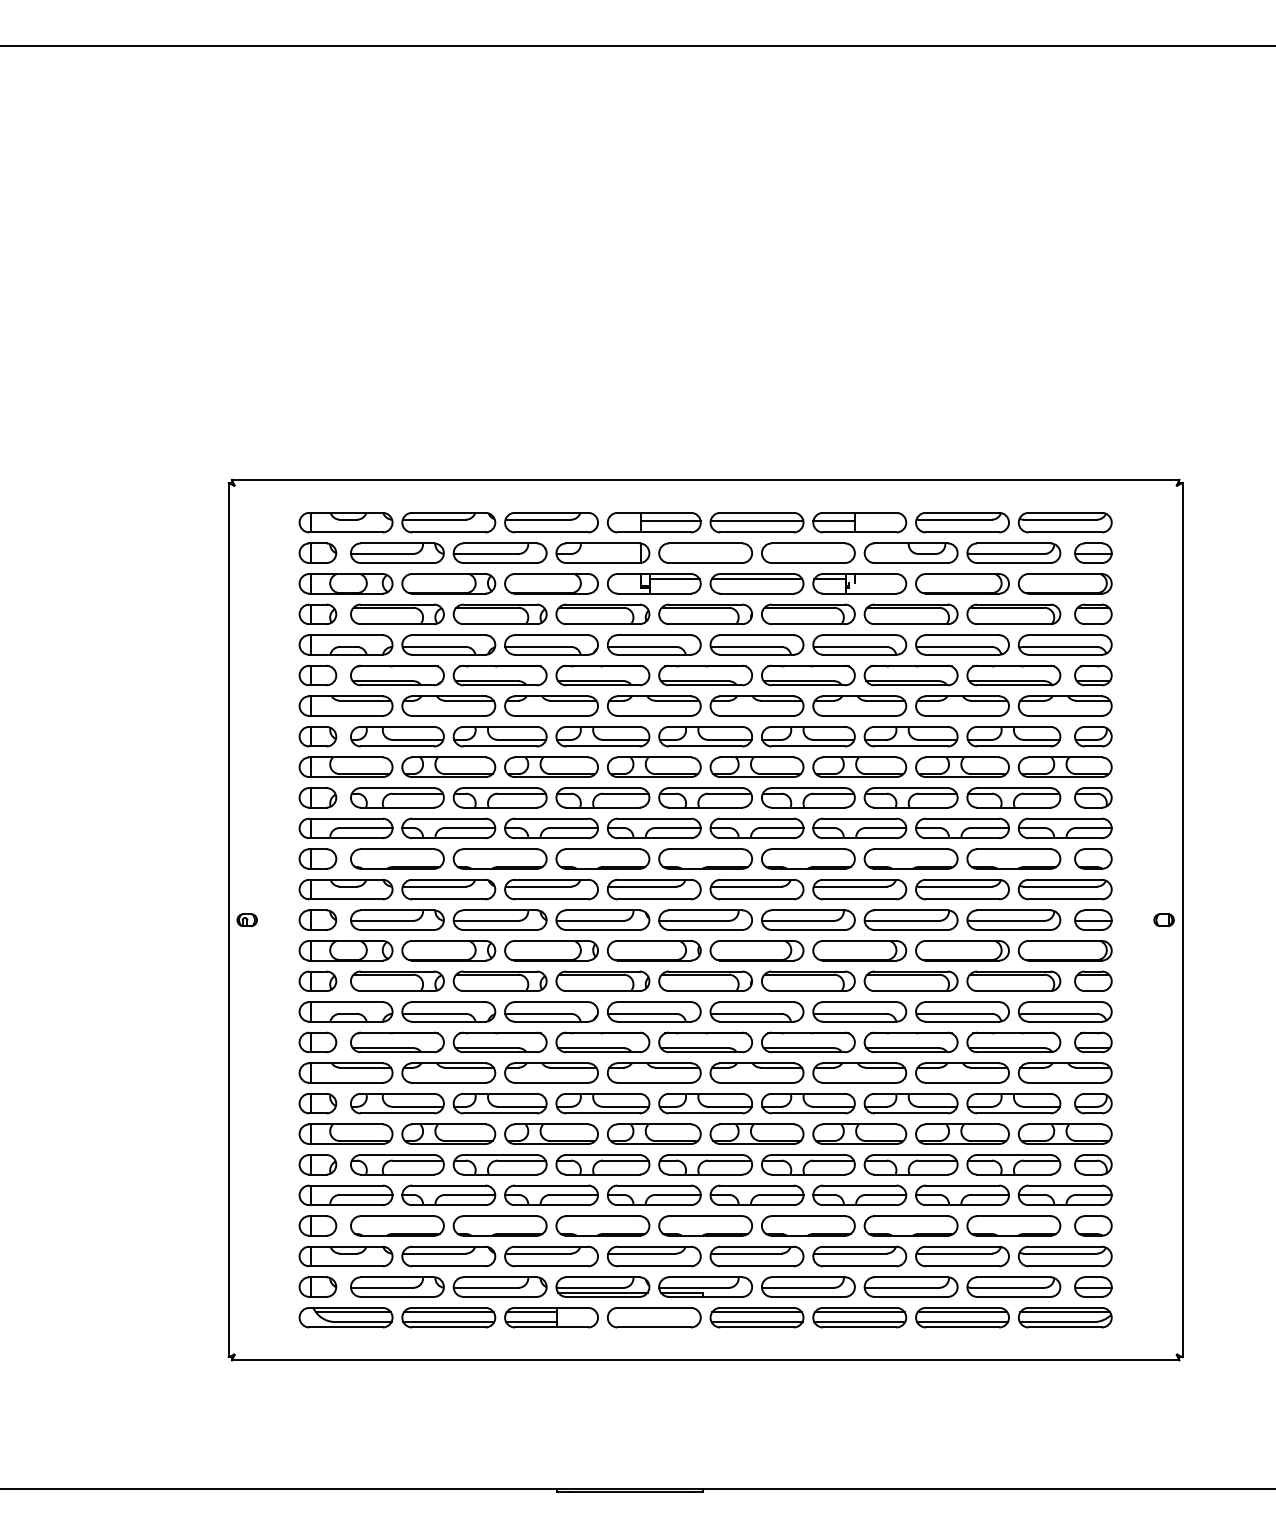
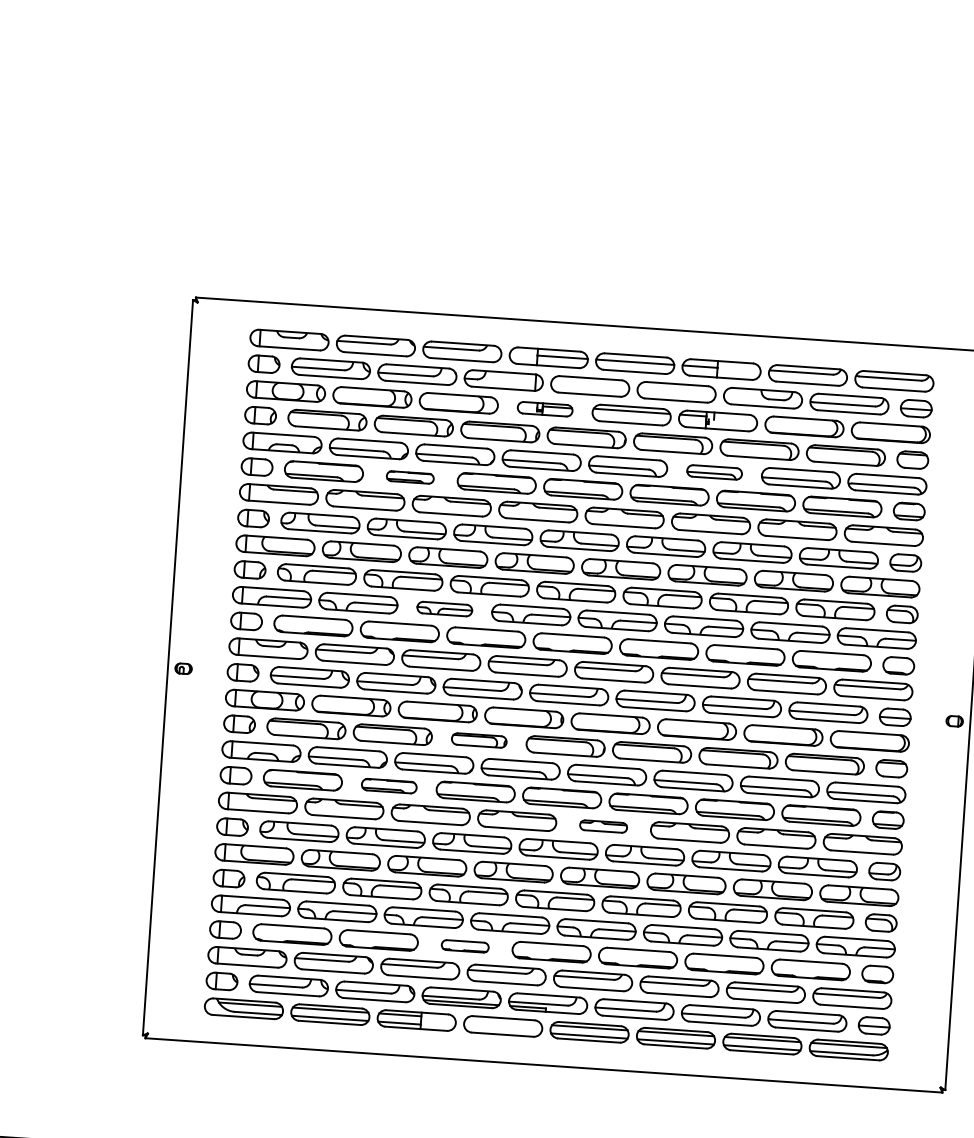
part: (653, 583) -> (544, 408), size x0.7
part: (859, 644) -> (714, 472), size x0.7
part: (499, 675) -> (409, 477), size x0.6
part: (551, 828) -> (444, 609), size x0.7
part: (602, 980) -> (478, 739), size x0.7
part: (499, 1042) -> (388, 786), size x0.7
part: (756, 1072) -> (603, 826), size x0.6
part: (602, 1225) -> (464, 945), size x0.6

